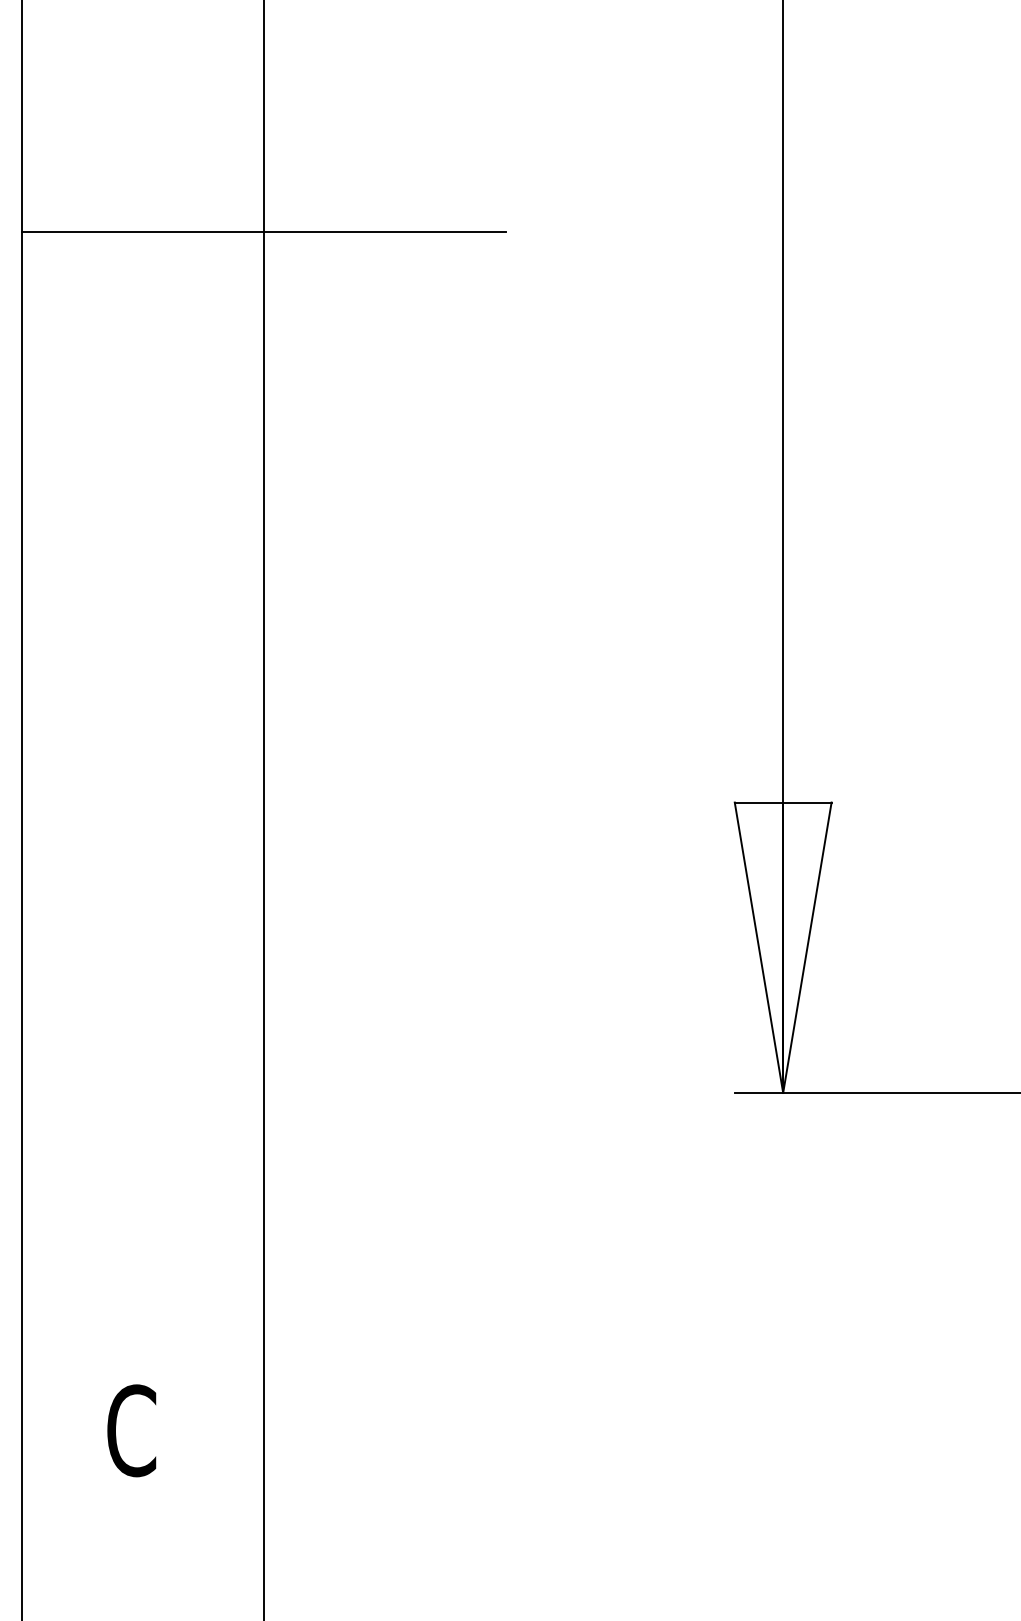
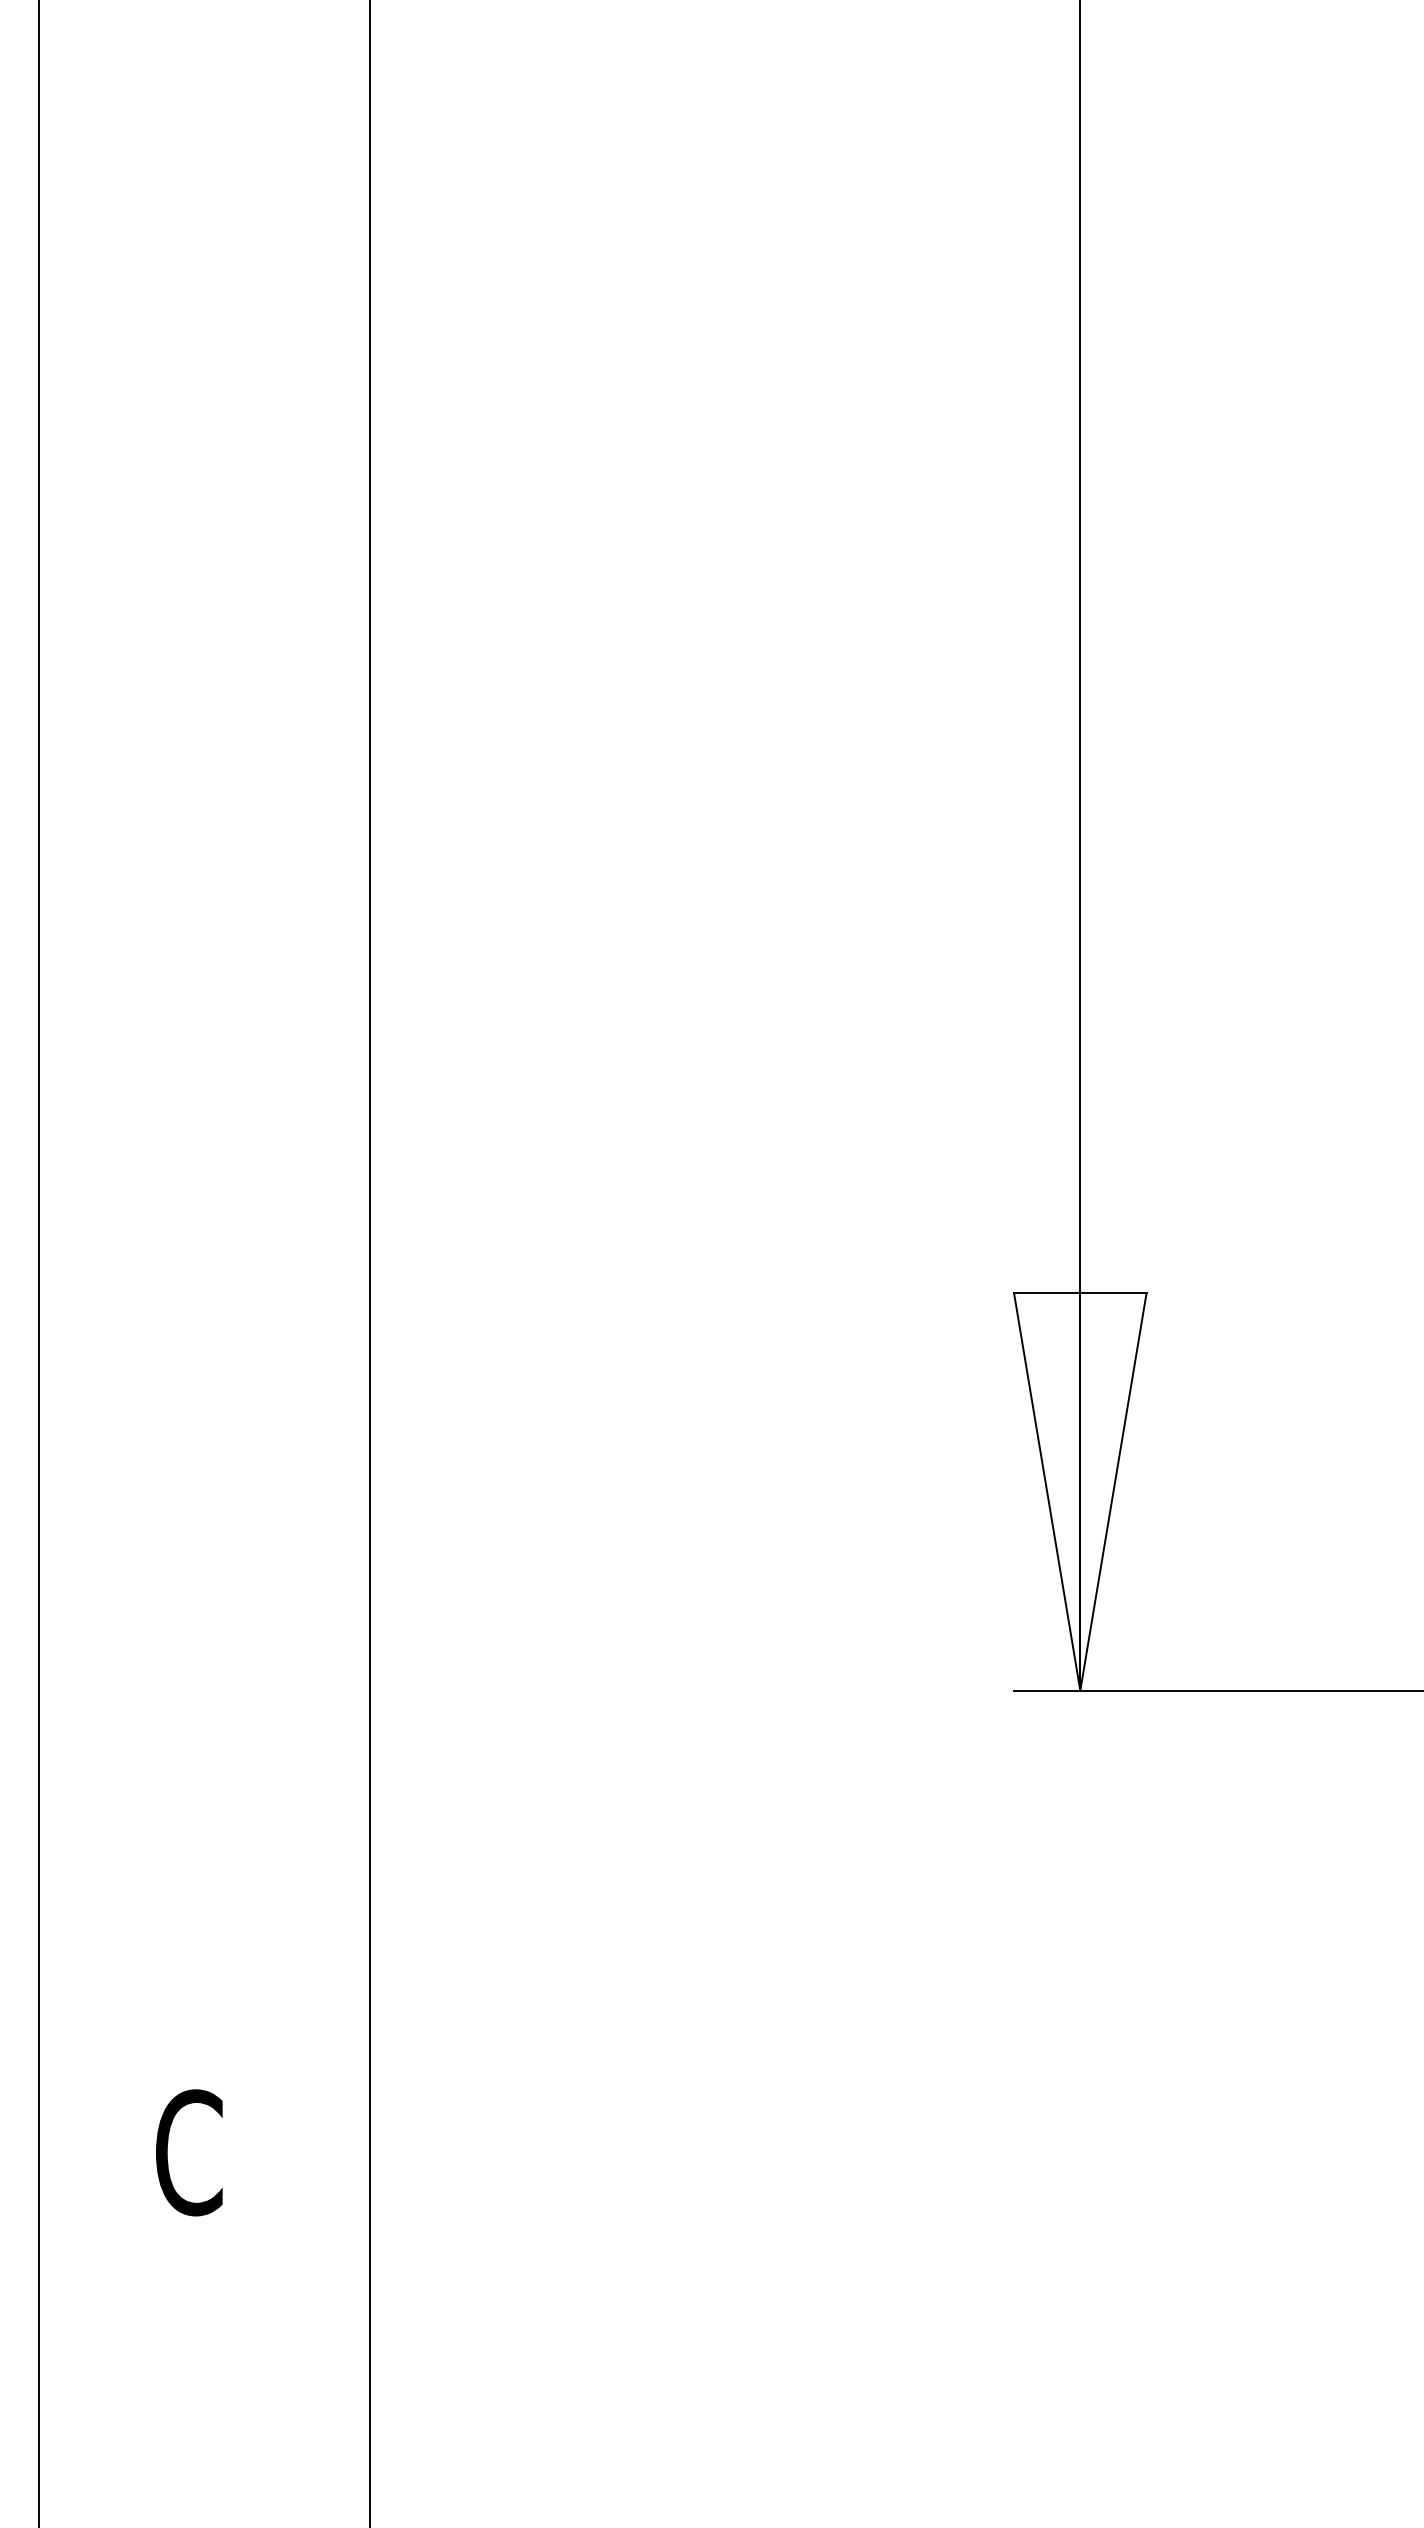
line: (264, 232) -> (370, 513), removed

